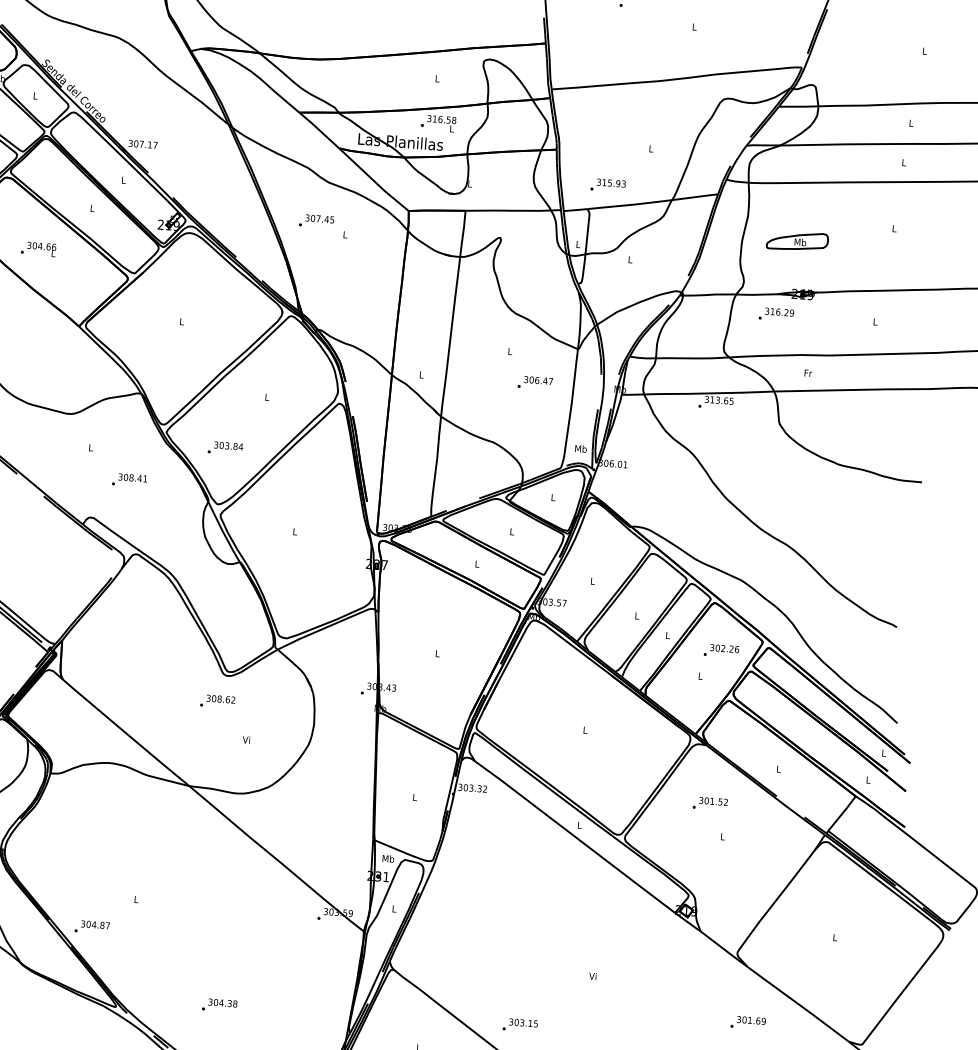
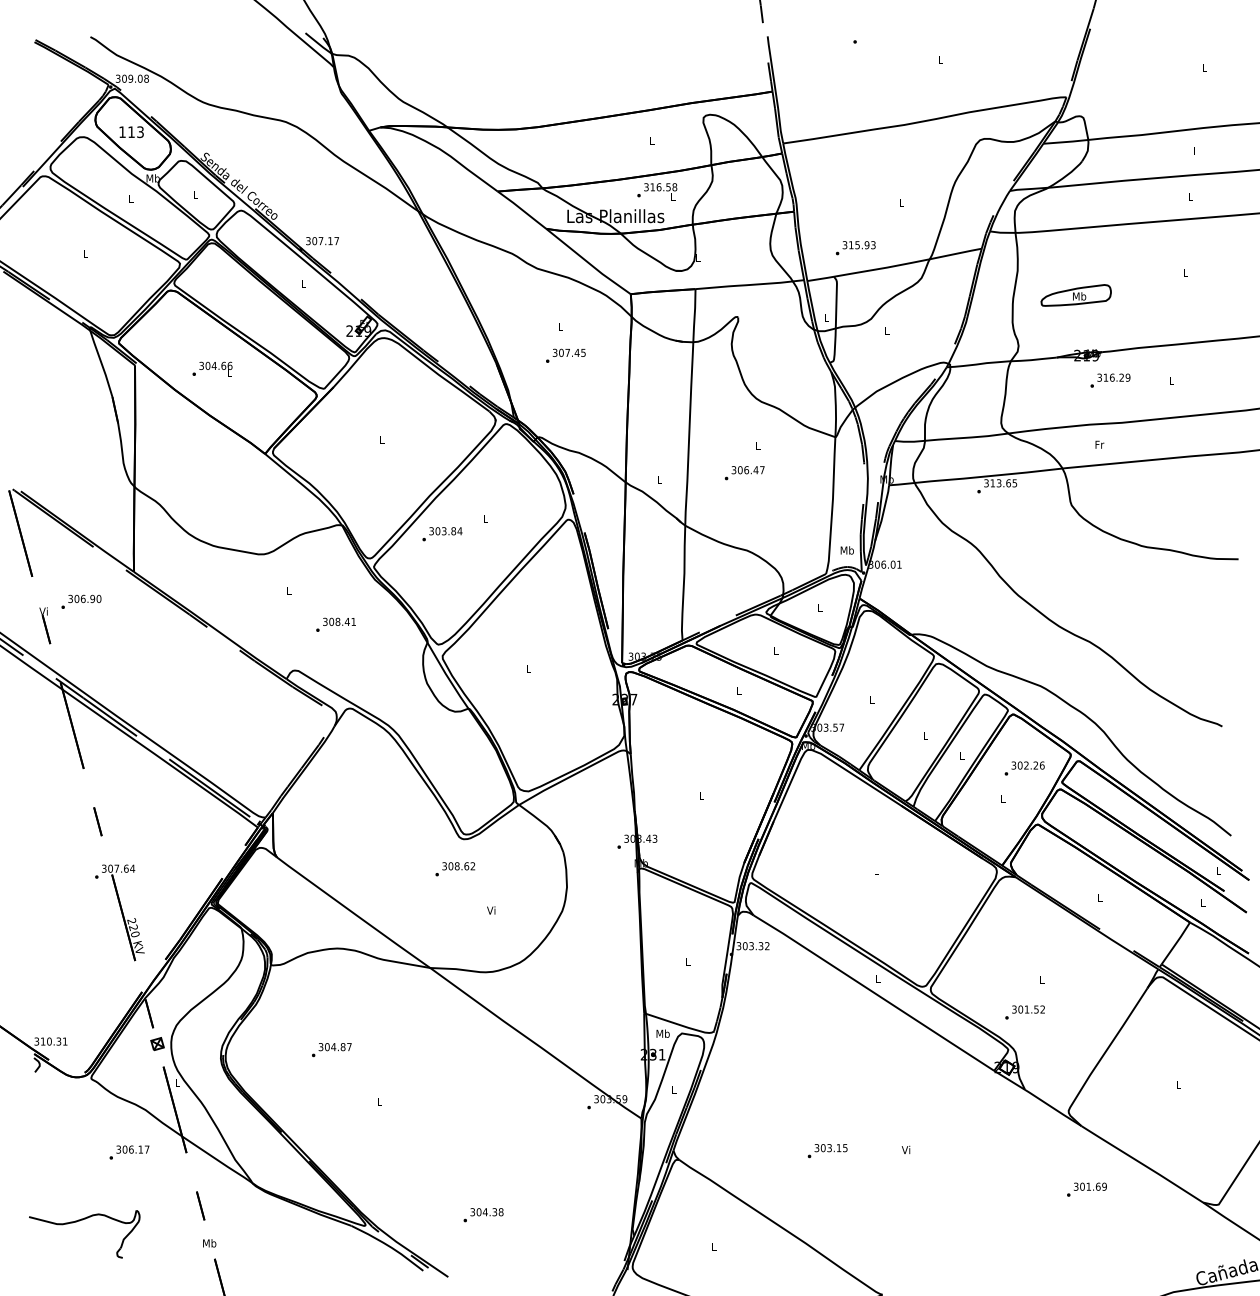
text: (316, 220) -> (565, 355), moved
text: (776, 314) -> (1110, 380), moved
text: (535, 383) -> (744, 473), moved
text: (225, 448) -> (442, 534), moved
text: (709, 803) -> (1024, 1012), moved
text: (92, 927) -> (331, 1050), moved
text: (520, 1025) -> (827, 1151), moved

